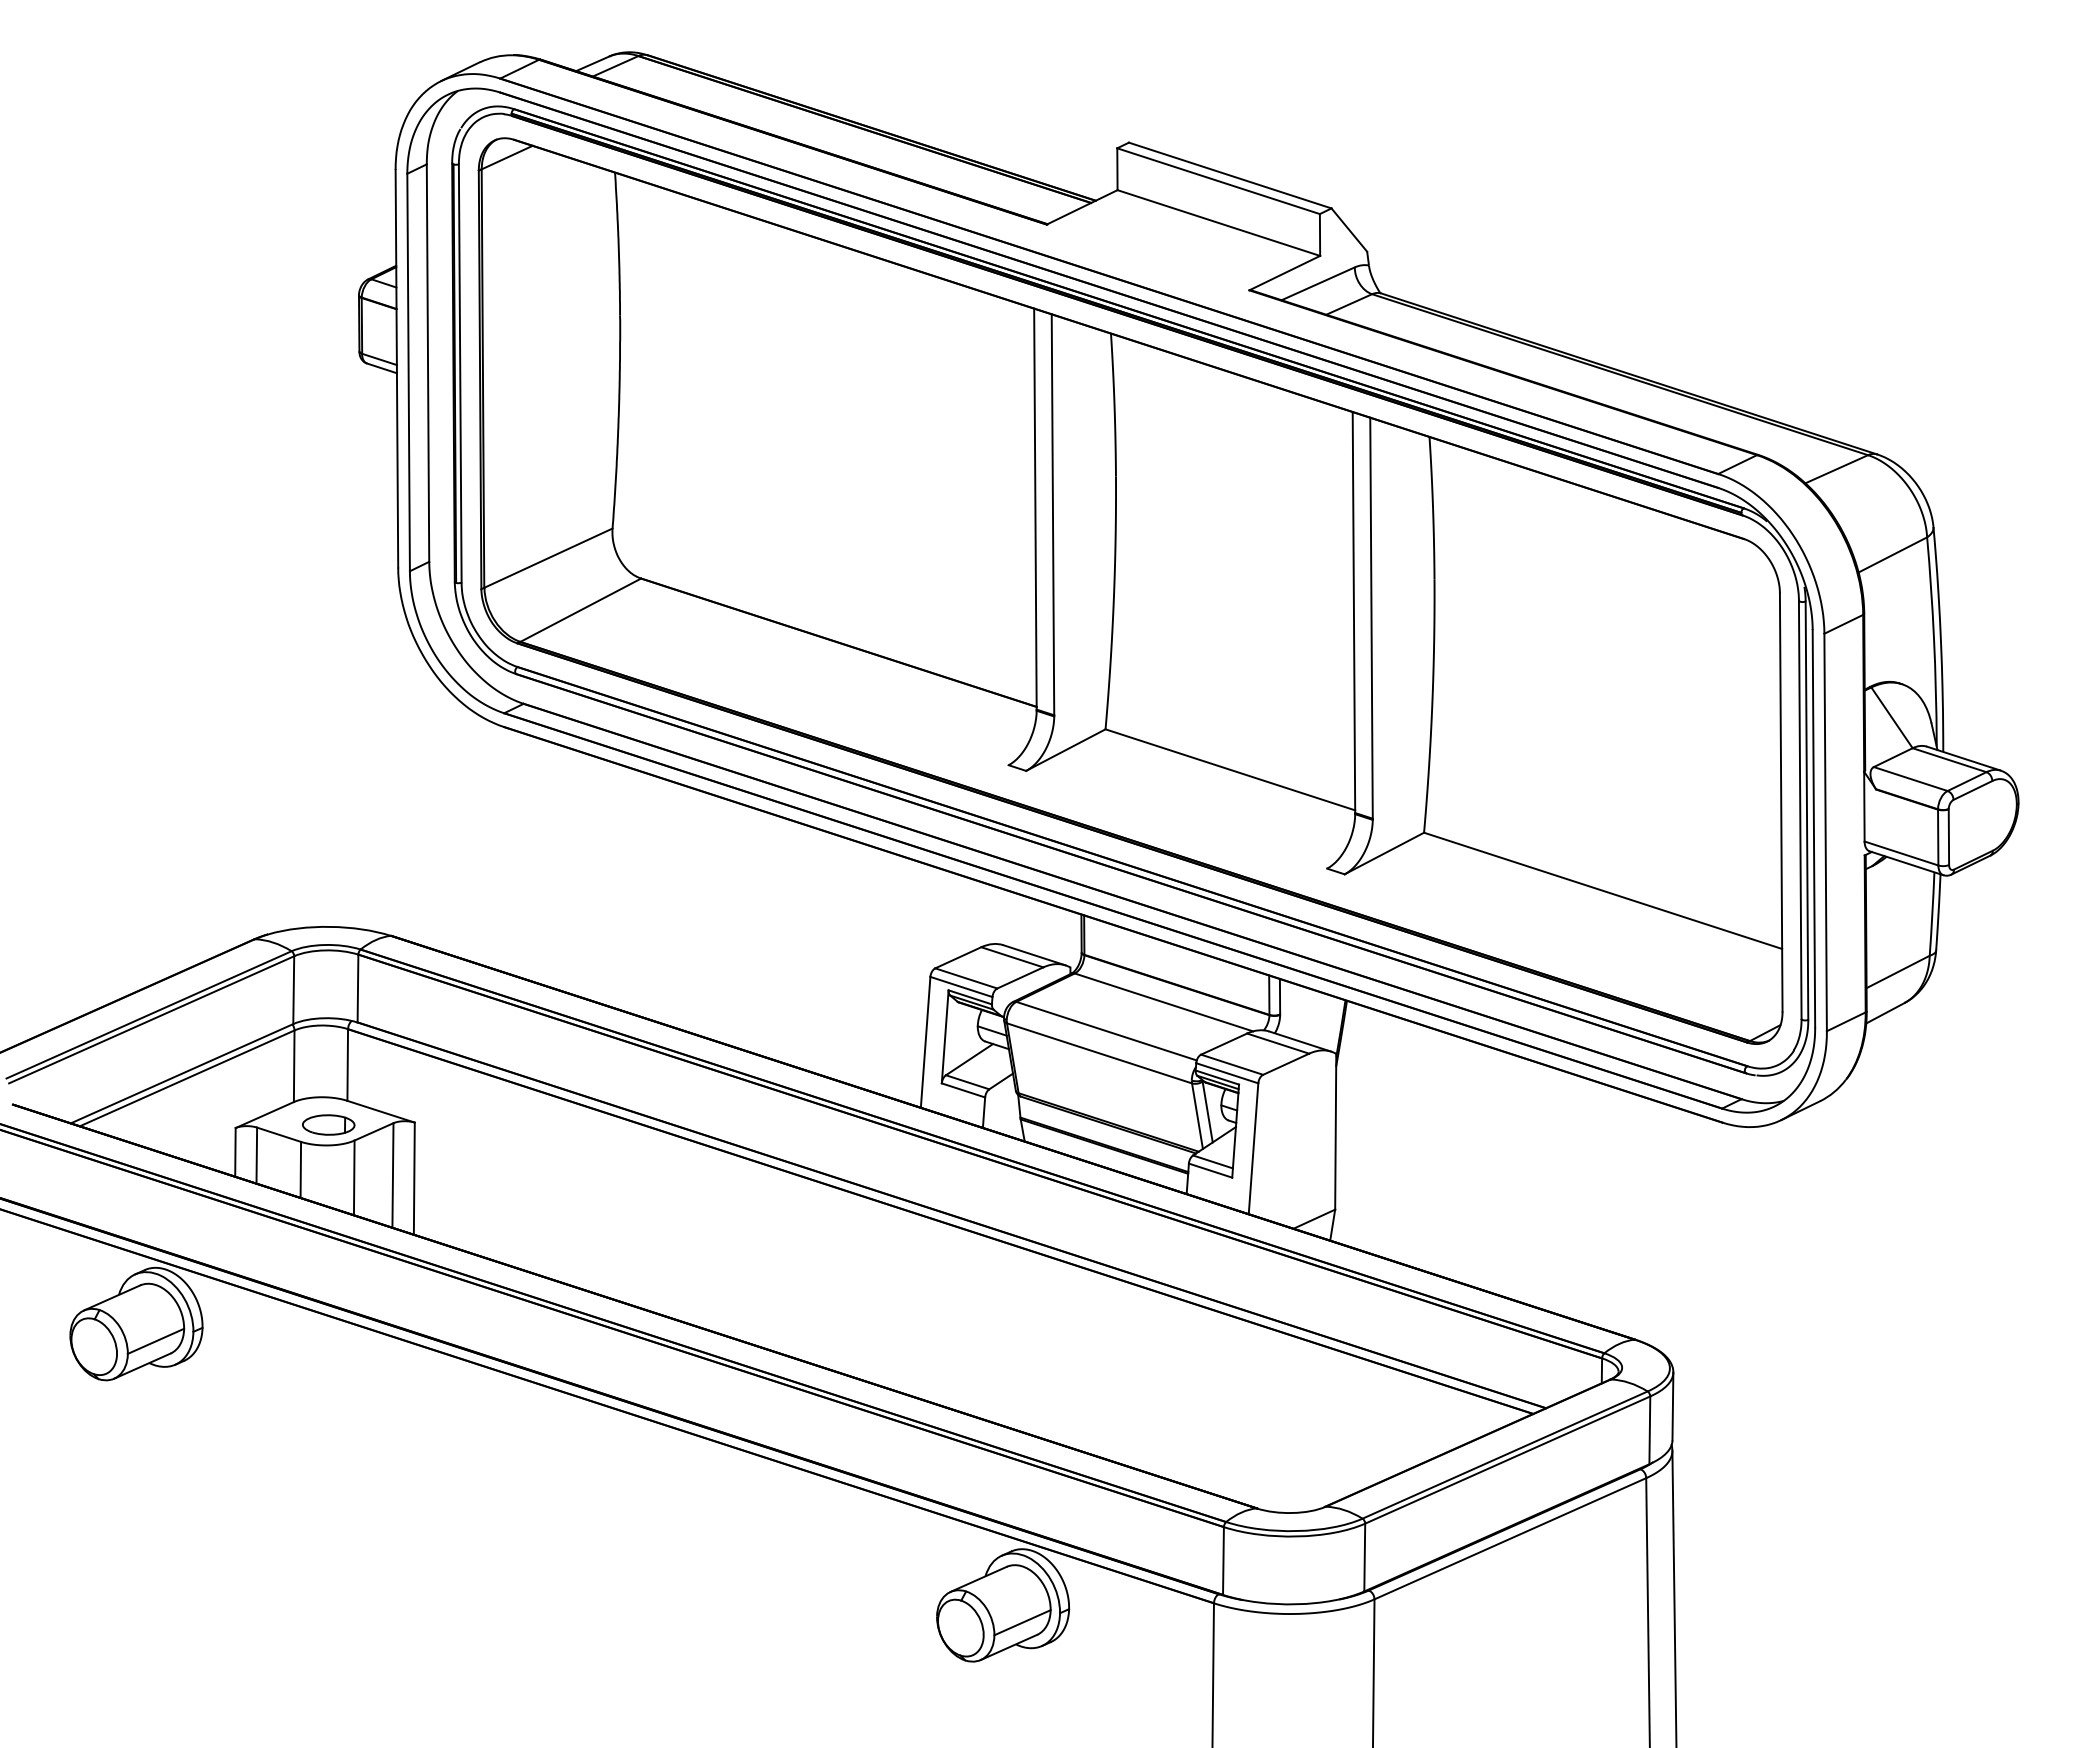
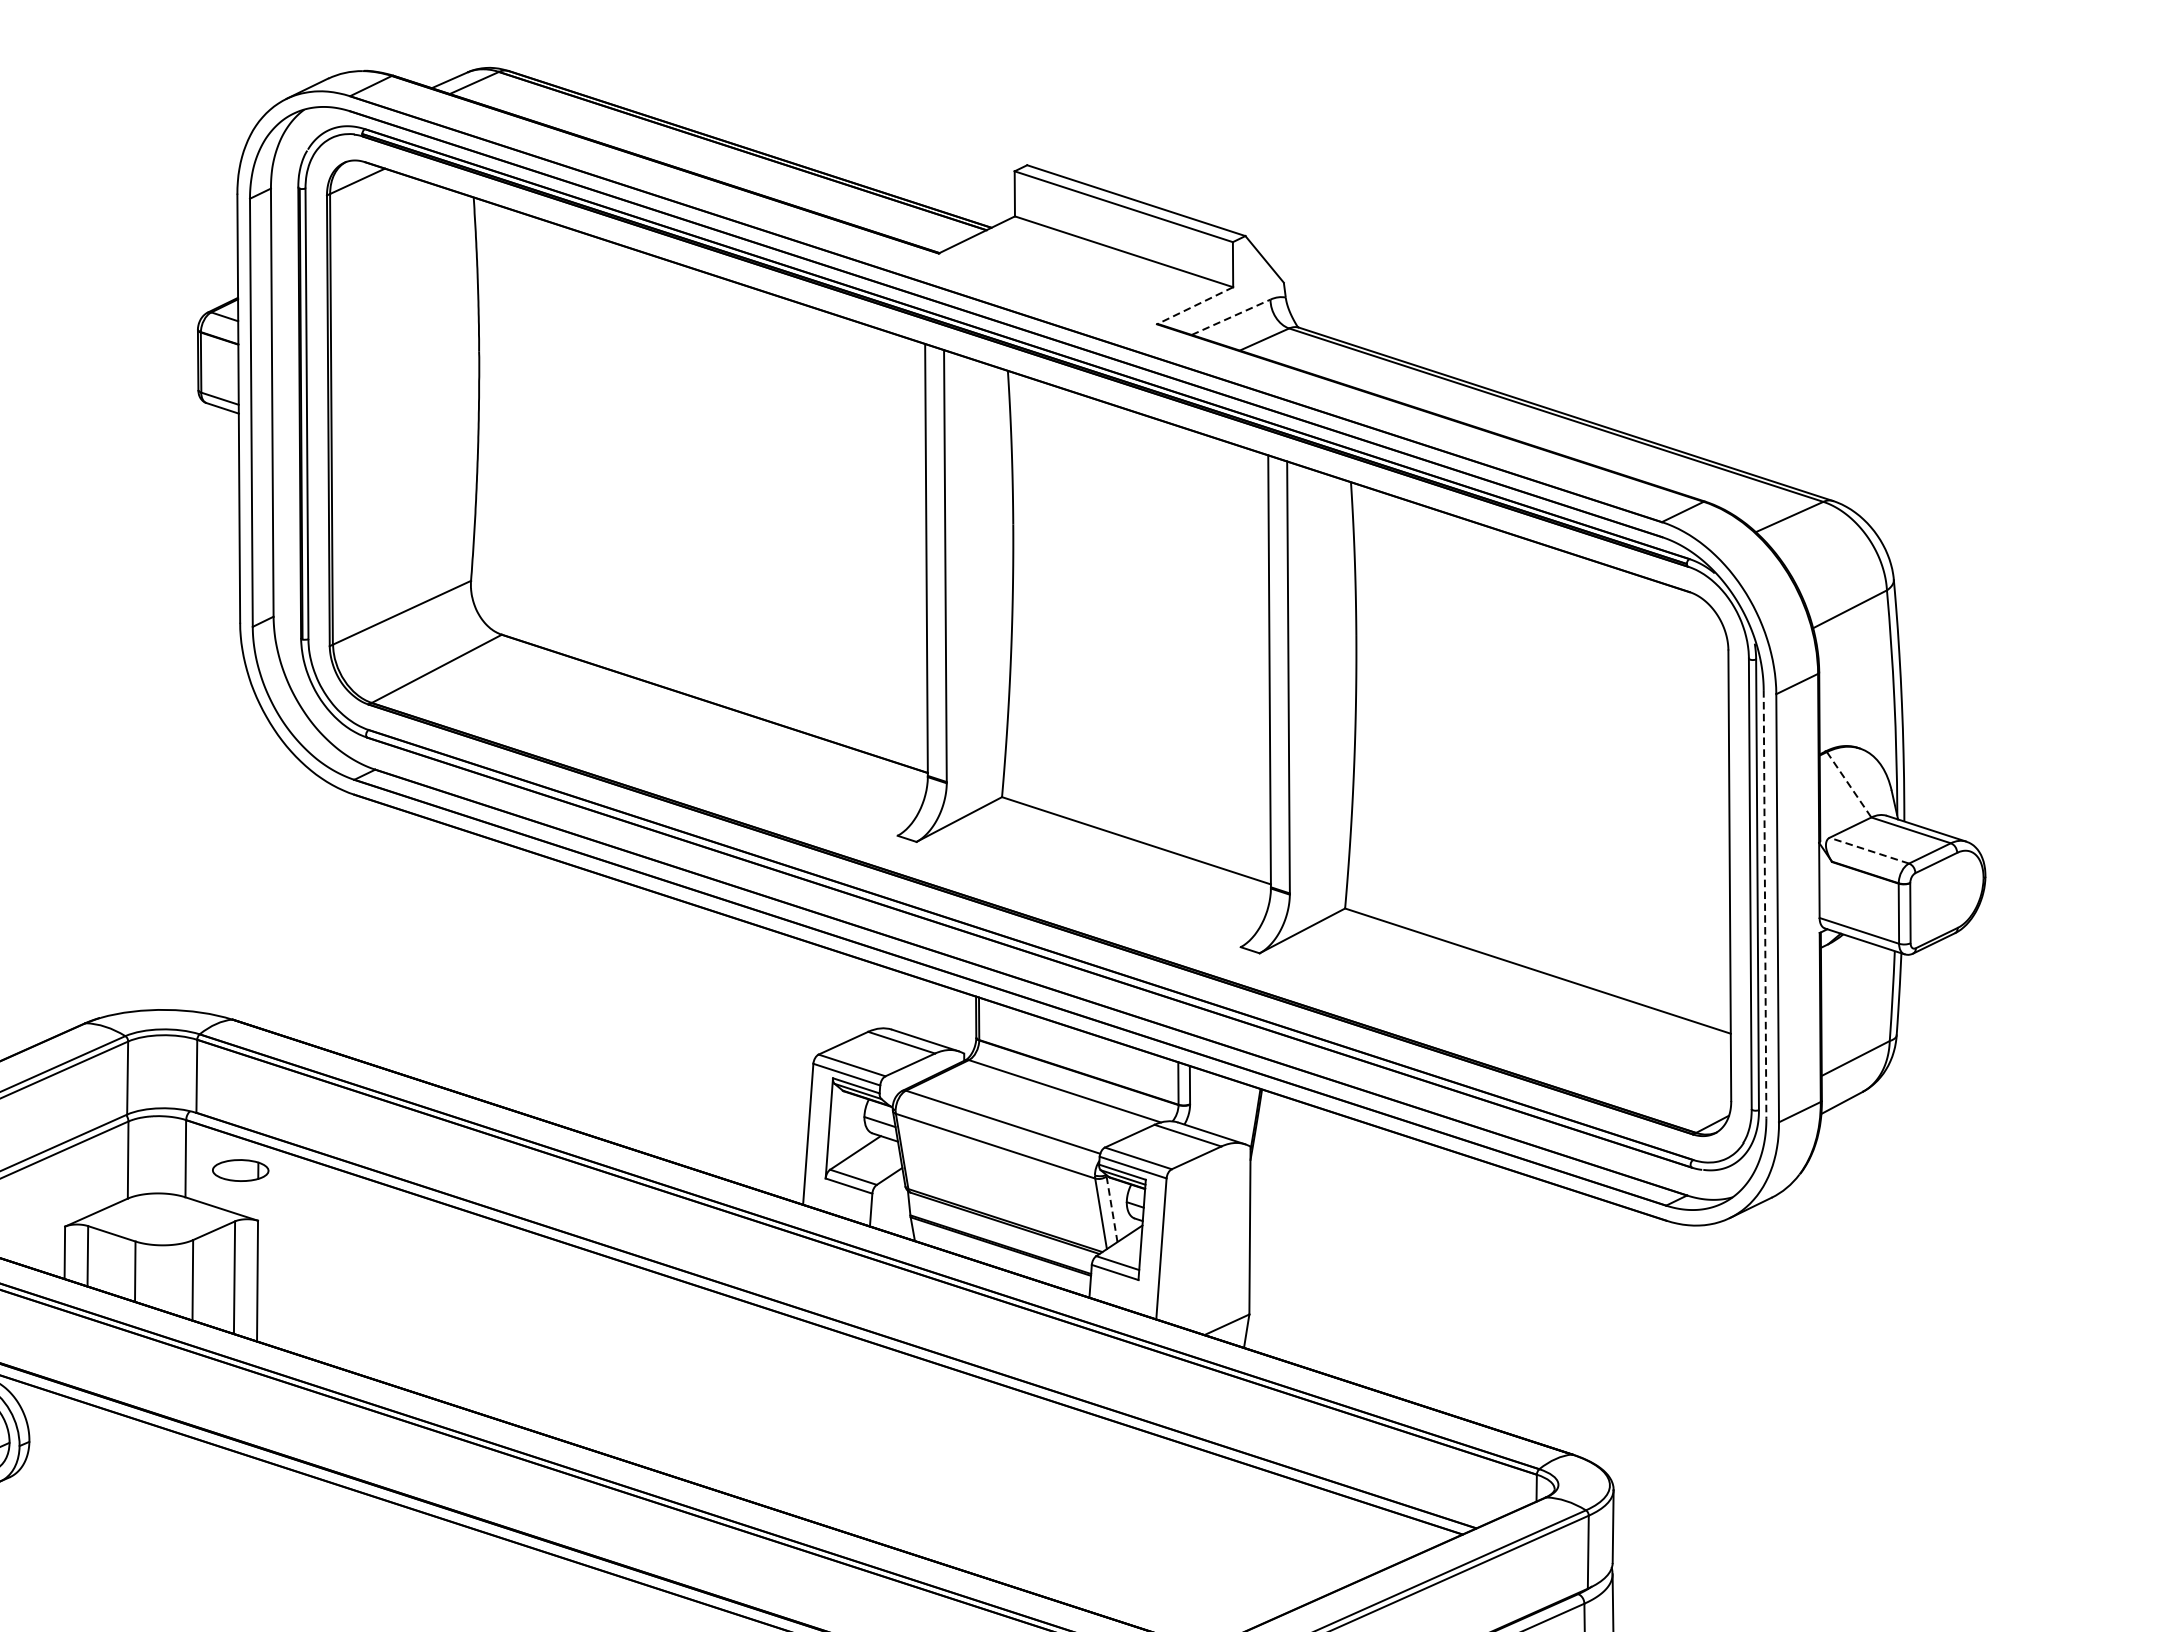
line: (1284, 273) -> (1194, 306), solid -> dashed
line: (1318, 283) -> (1231, 316), solid -> dashed
line: (1892, 717) -> (1849, 784), solid -> dashed
line: (1910, 779) -> (1869, 851), solid -> dashed
line: (1813, 828) -> (1764, 903), solid -> dashed
line: (1207, 1112) -> (1111, 1209), solid -> dashed
part: (328, 1124) -> (240, 1169), moved

